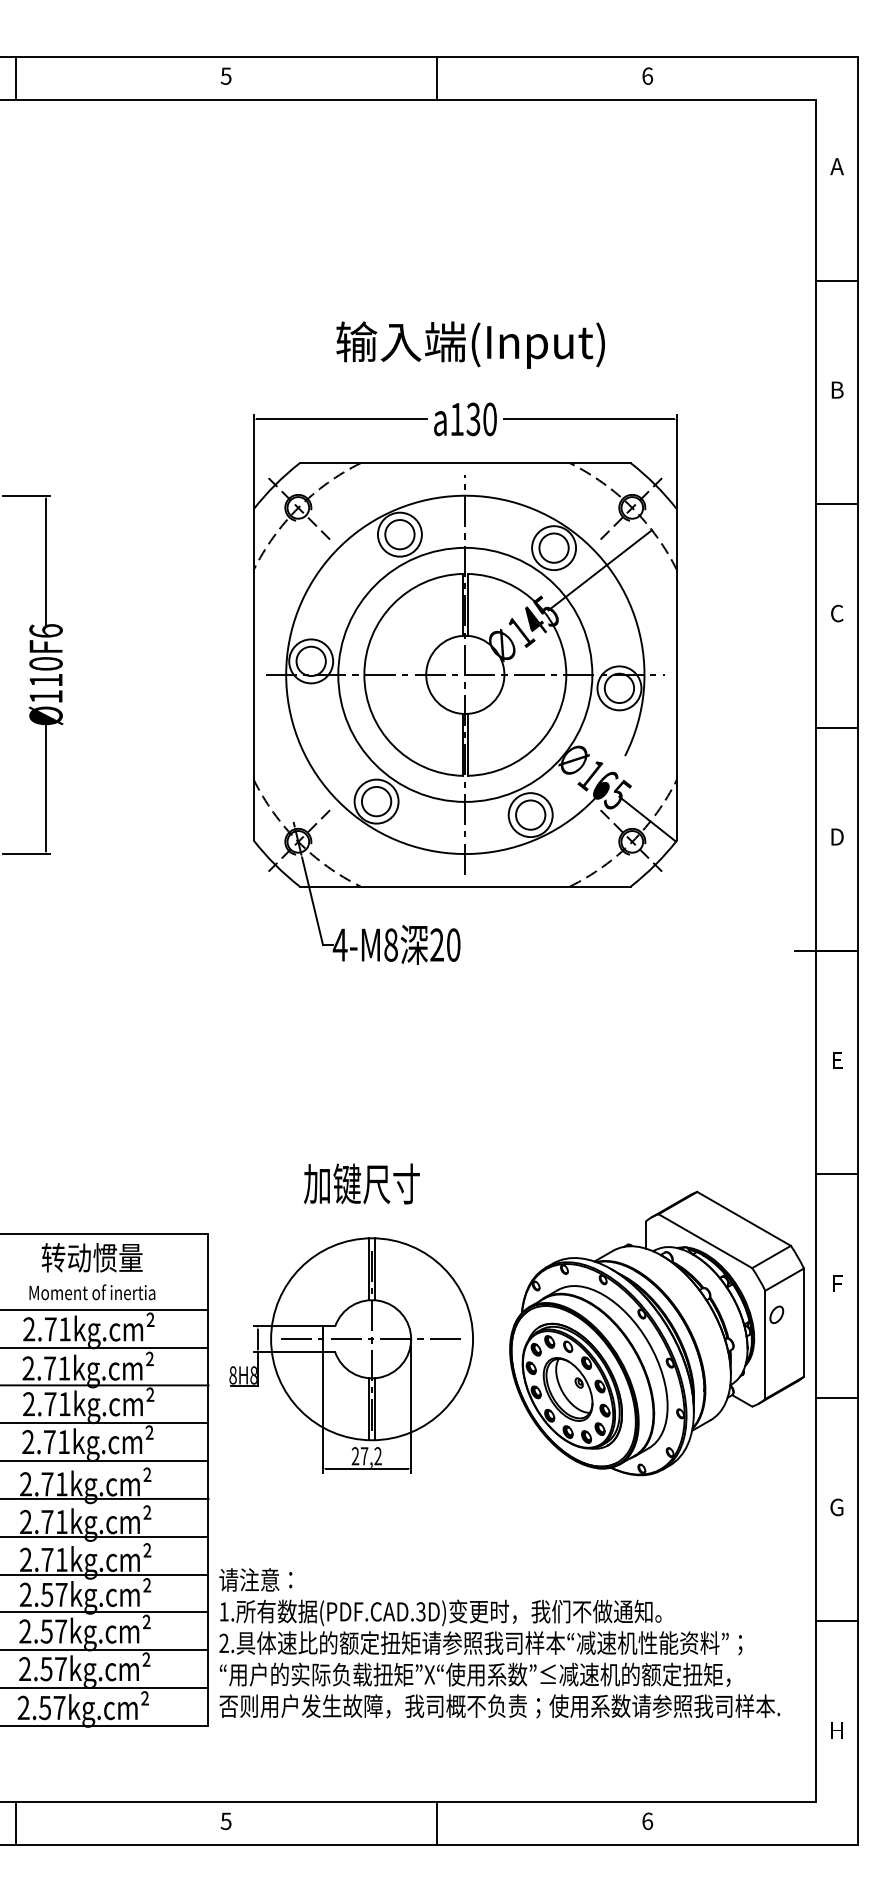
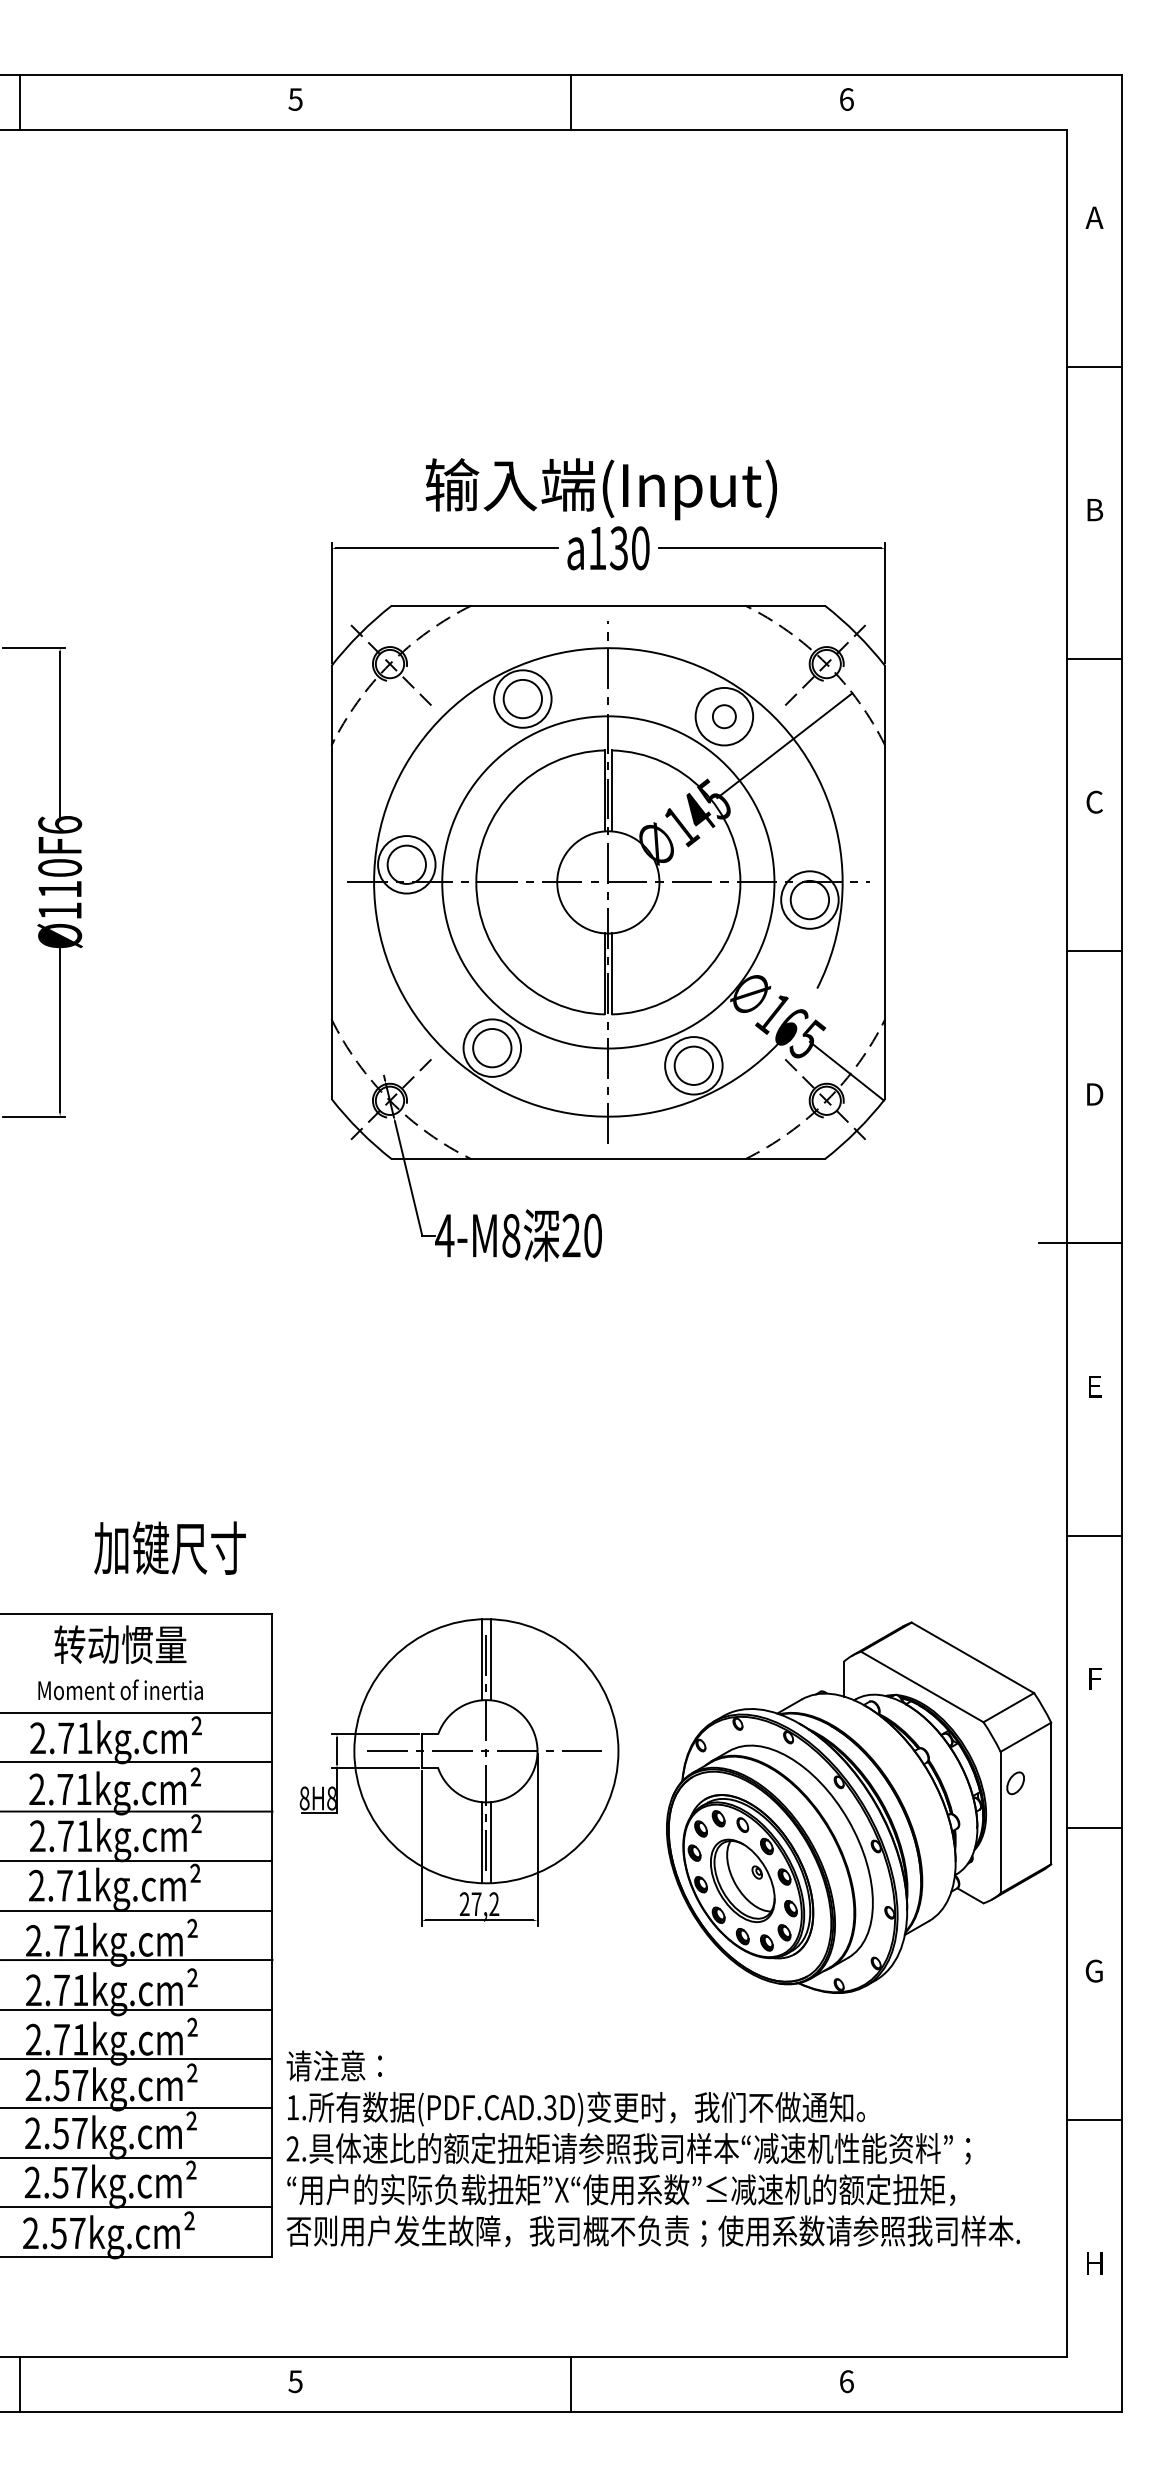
text: (470, 345) -> (600, 489), moved
circle: (554, 548) -> (724, 716), size x0.6
text: (361, 1183) -> (169, 1547), moved
part: (657, 1333) -> (859, 1807), moved

